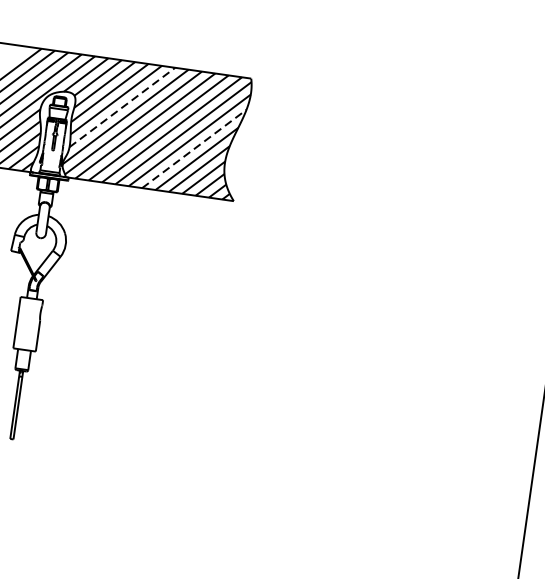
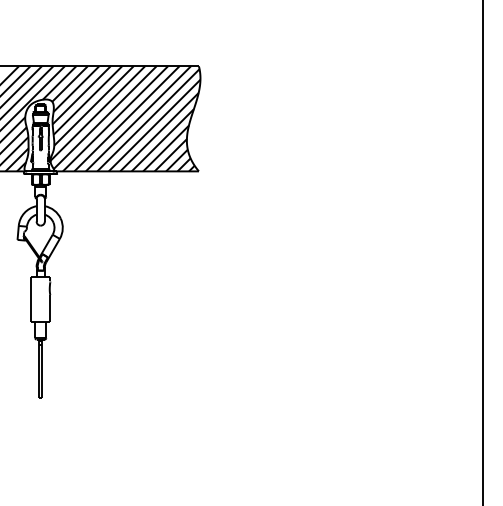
line: (123, 107) -> (94, 105), dashed -> solid
line: (194, 148) -> (159, 131), dashed -> solid

